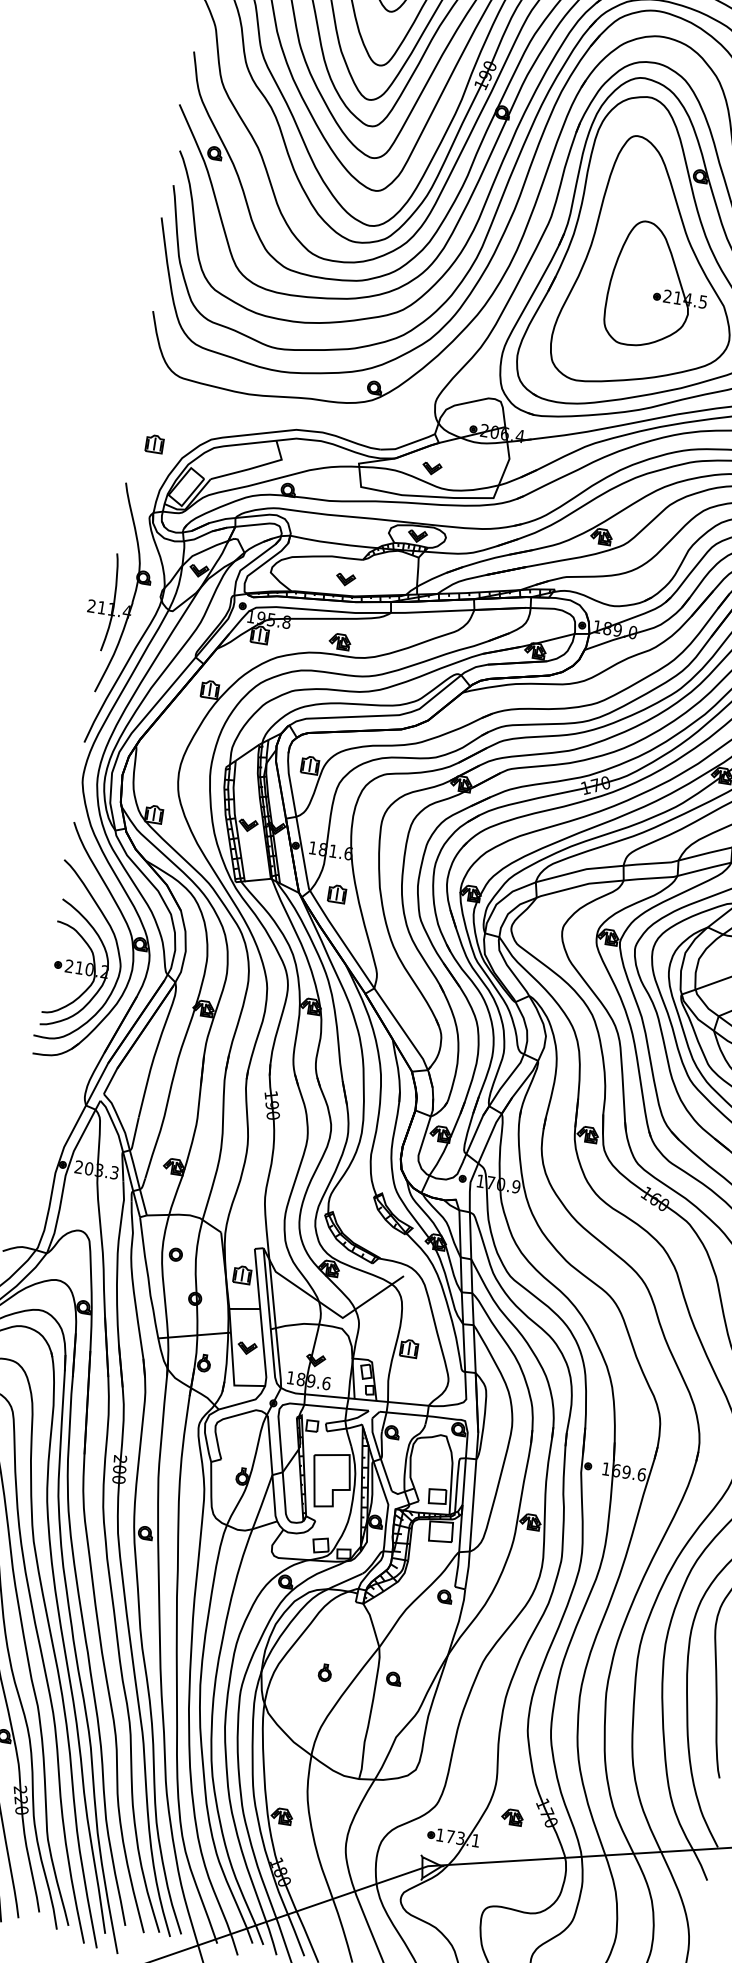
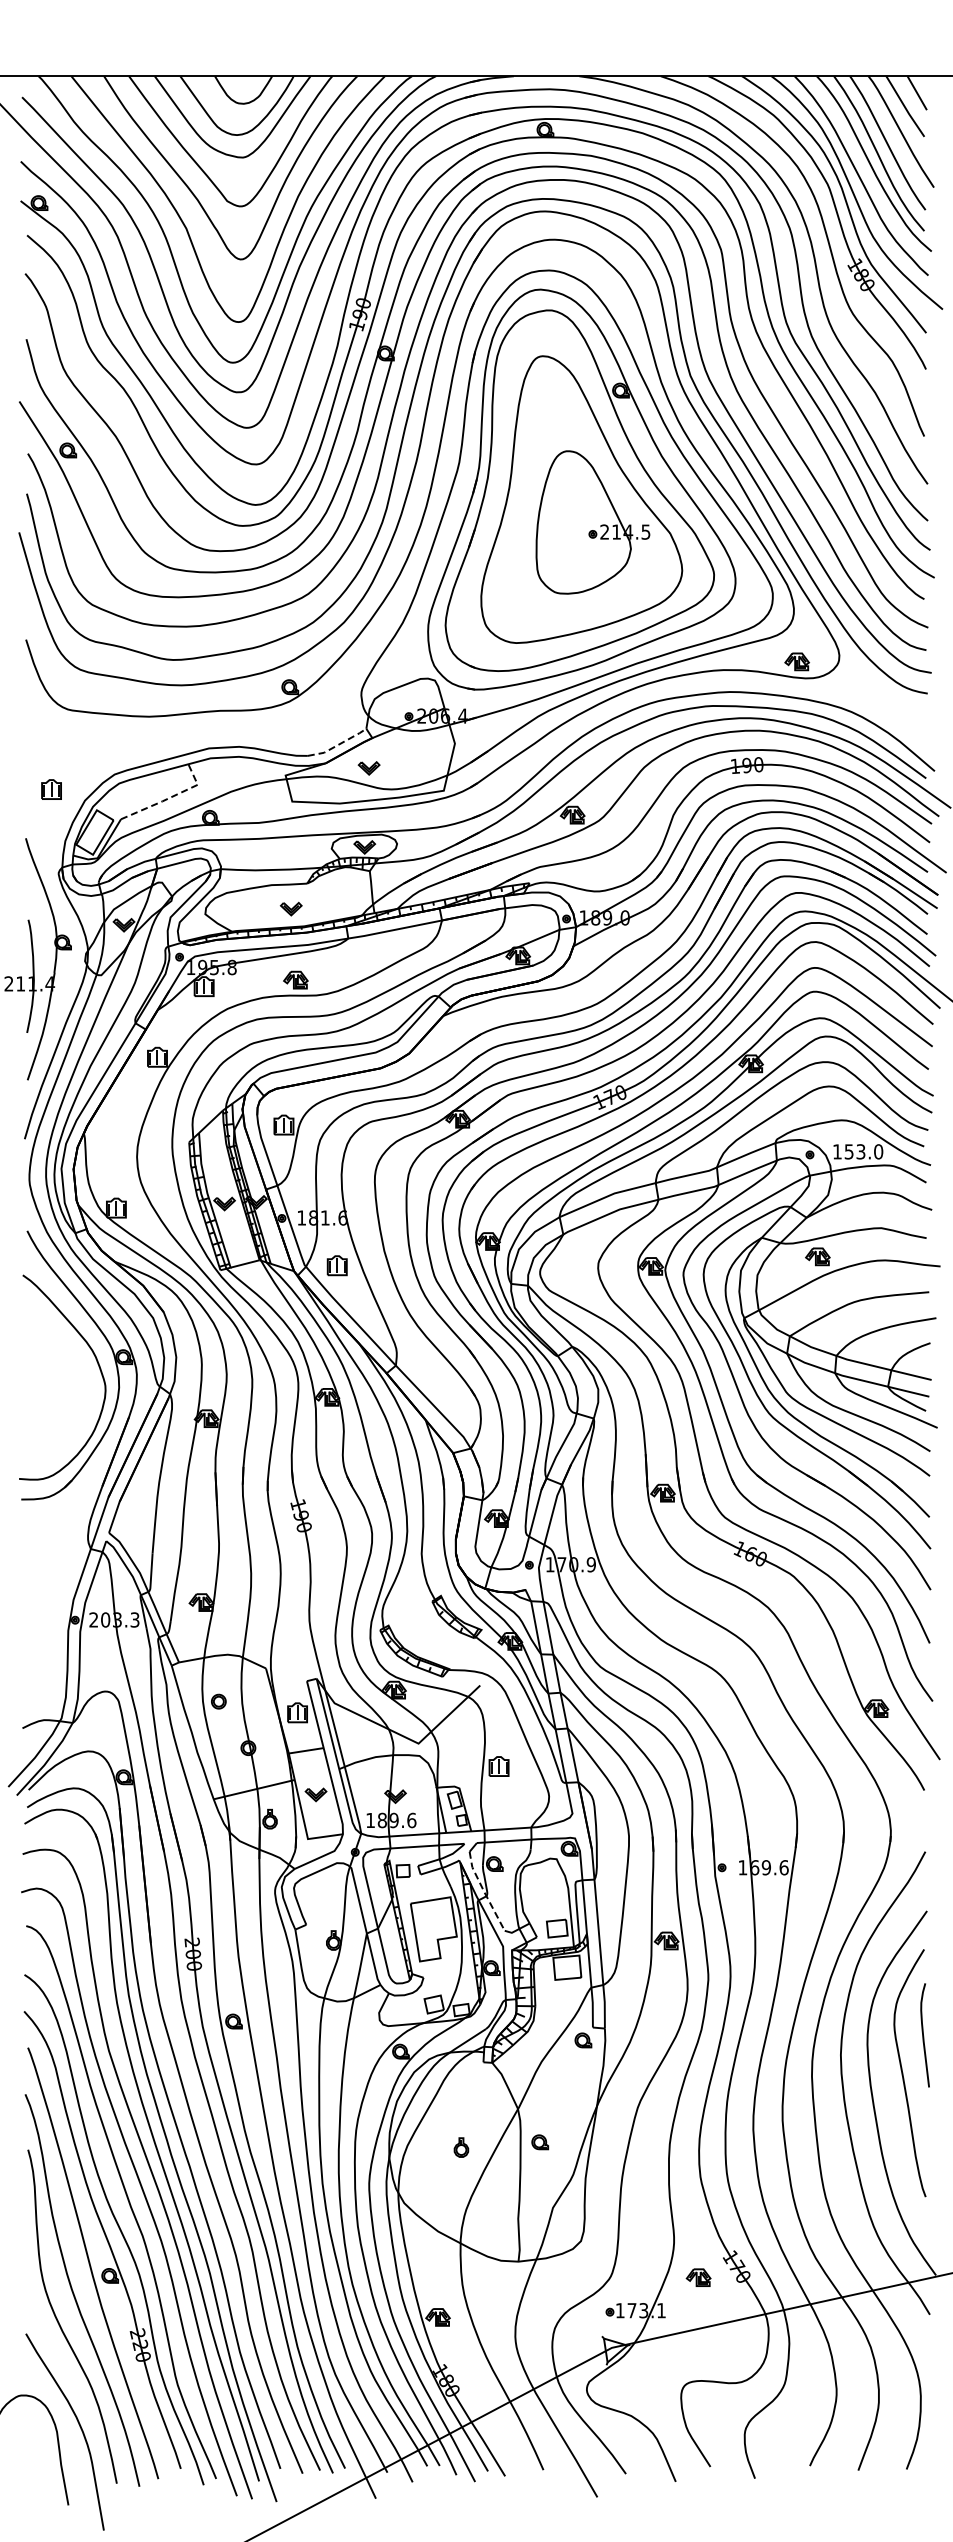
line: (408, 443) -> (338, 744), solid -> dashed
line: (255, 466) -> (169, 797), solid -> dashed
part: (79, 965) -> (58, 1392), removed
line: (379, 1455) -> (484, 1892), solid -> dashed

